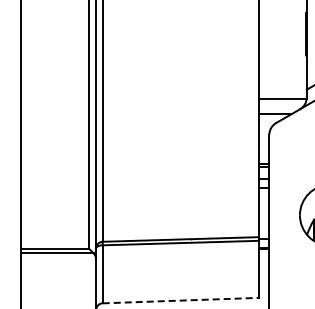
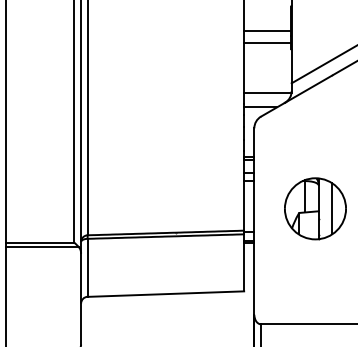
line: (282, 36) -> (267, 30), added
line: (282, 49) -> (267, 43), added
line: (181, 300) -> (166, 294), dashed -> solid

